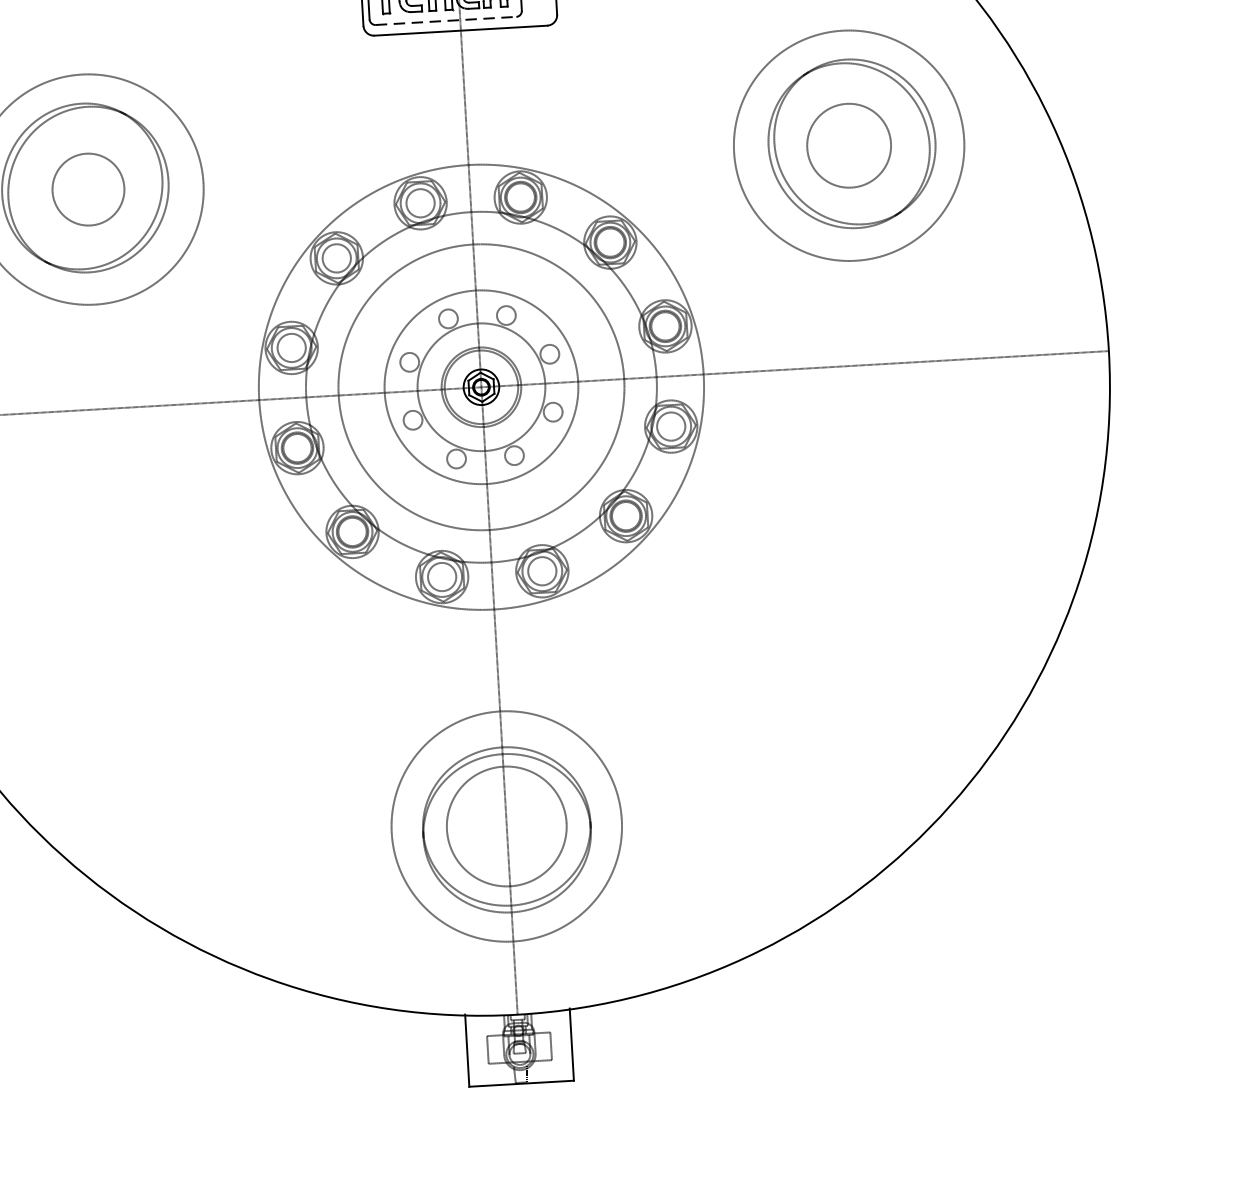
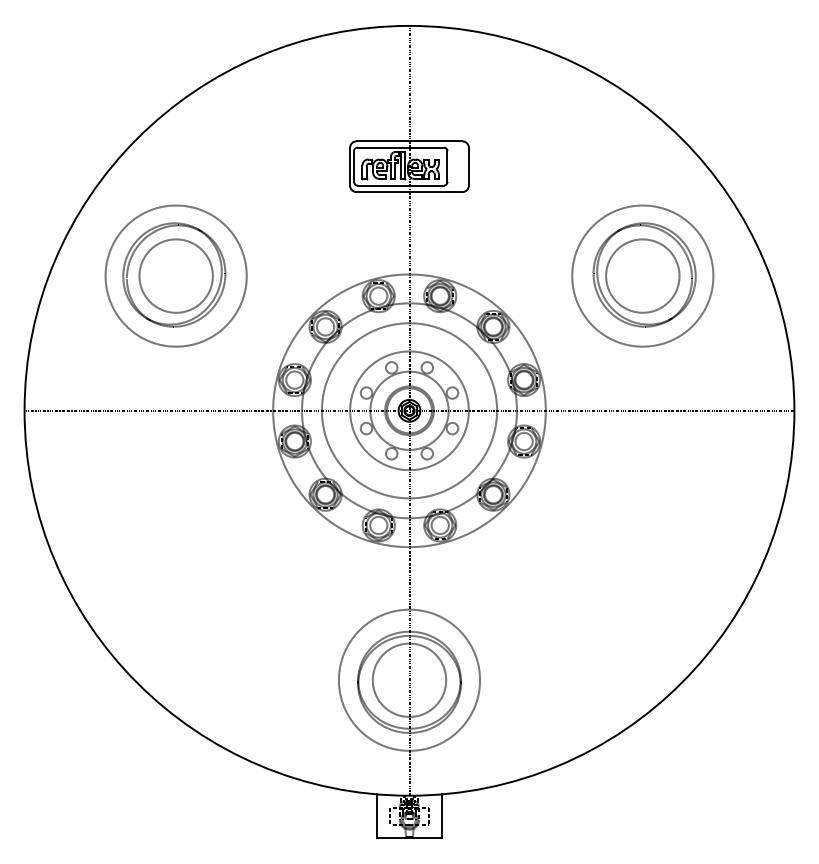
line: (447, 20) -> (401, 185), dashed -> solid
circle: (848, 144) -> (642, 275), size x1.43
circle: (87, 188) -> (175, 275), size x1.67

